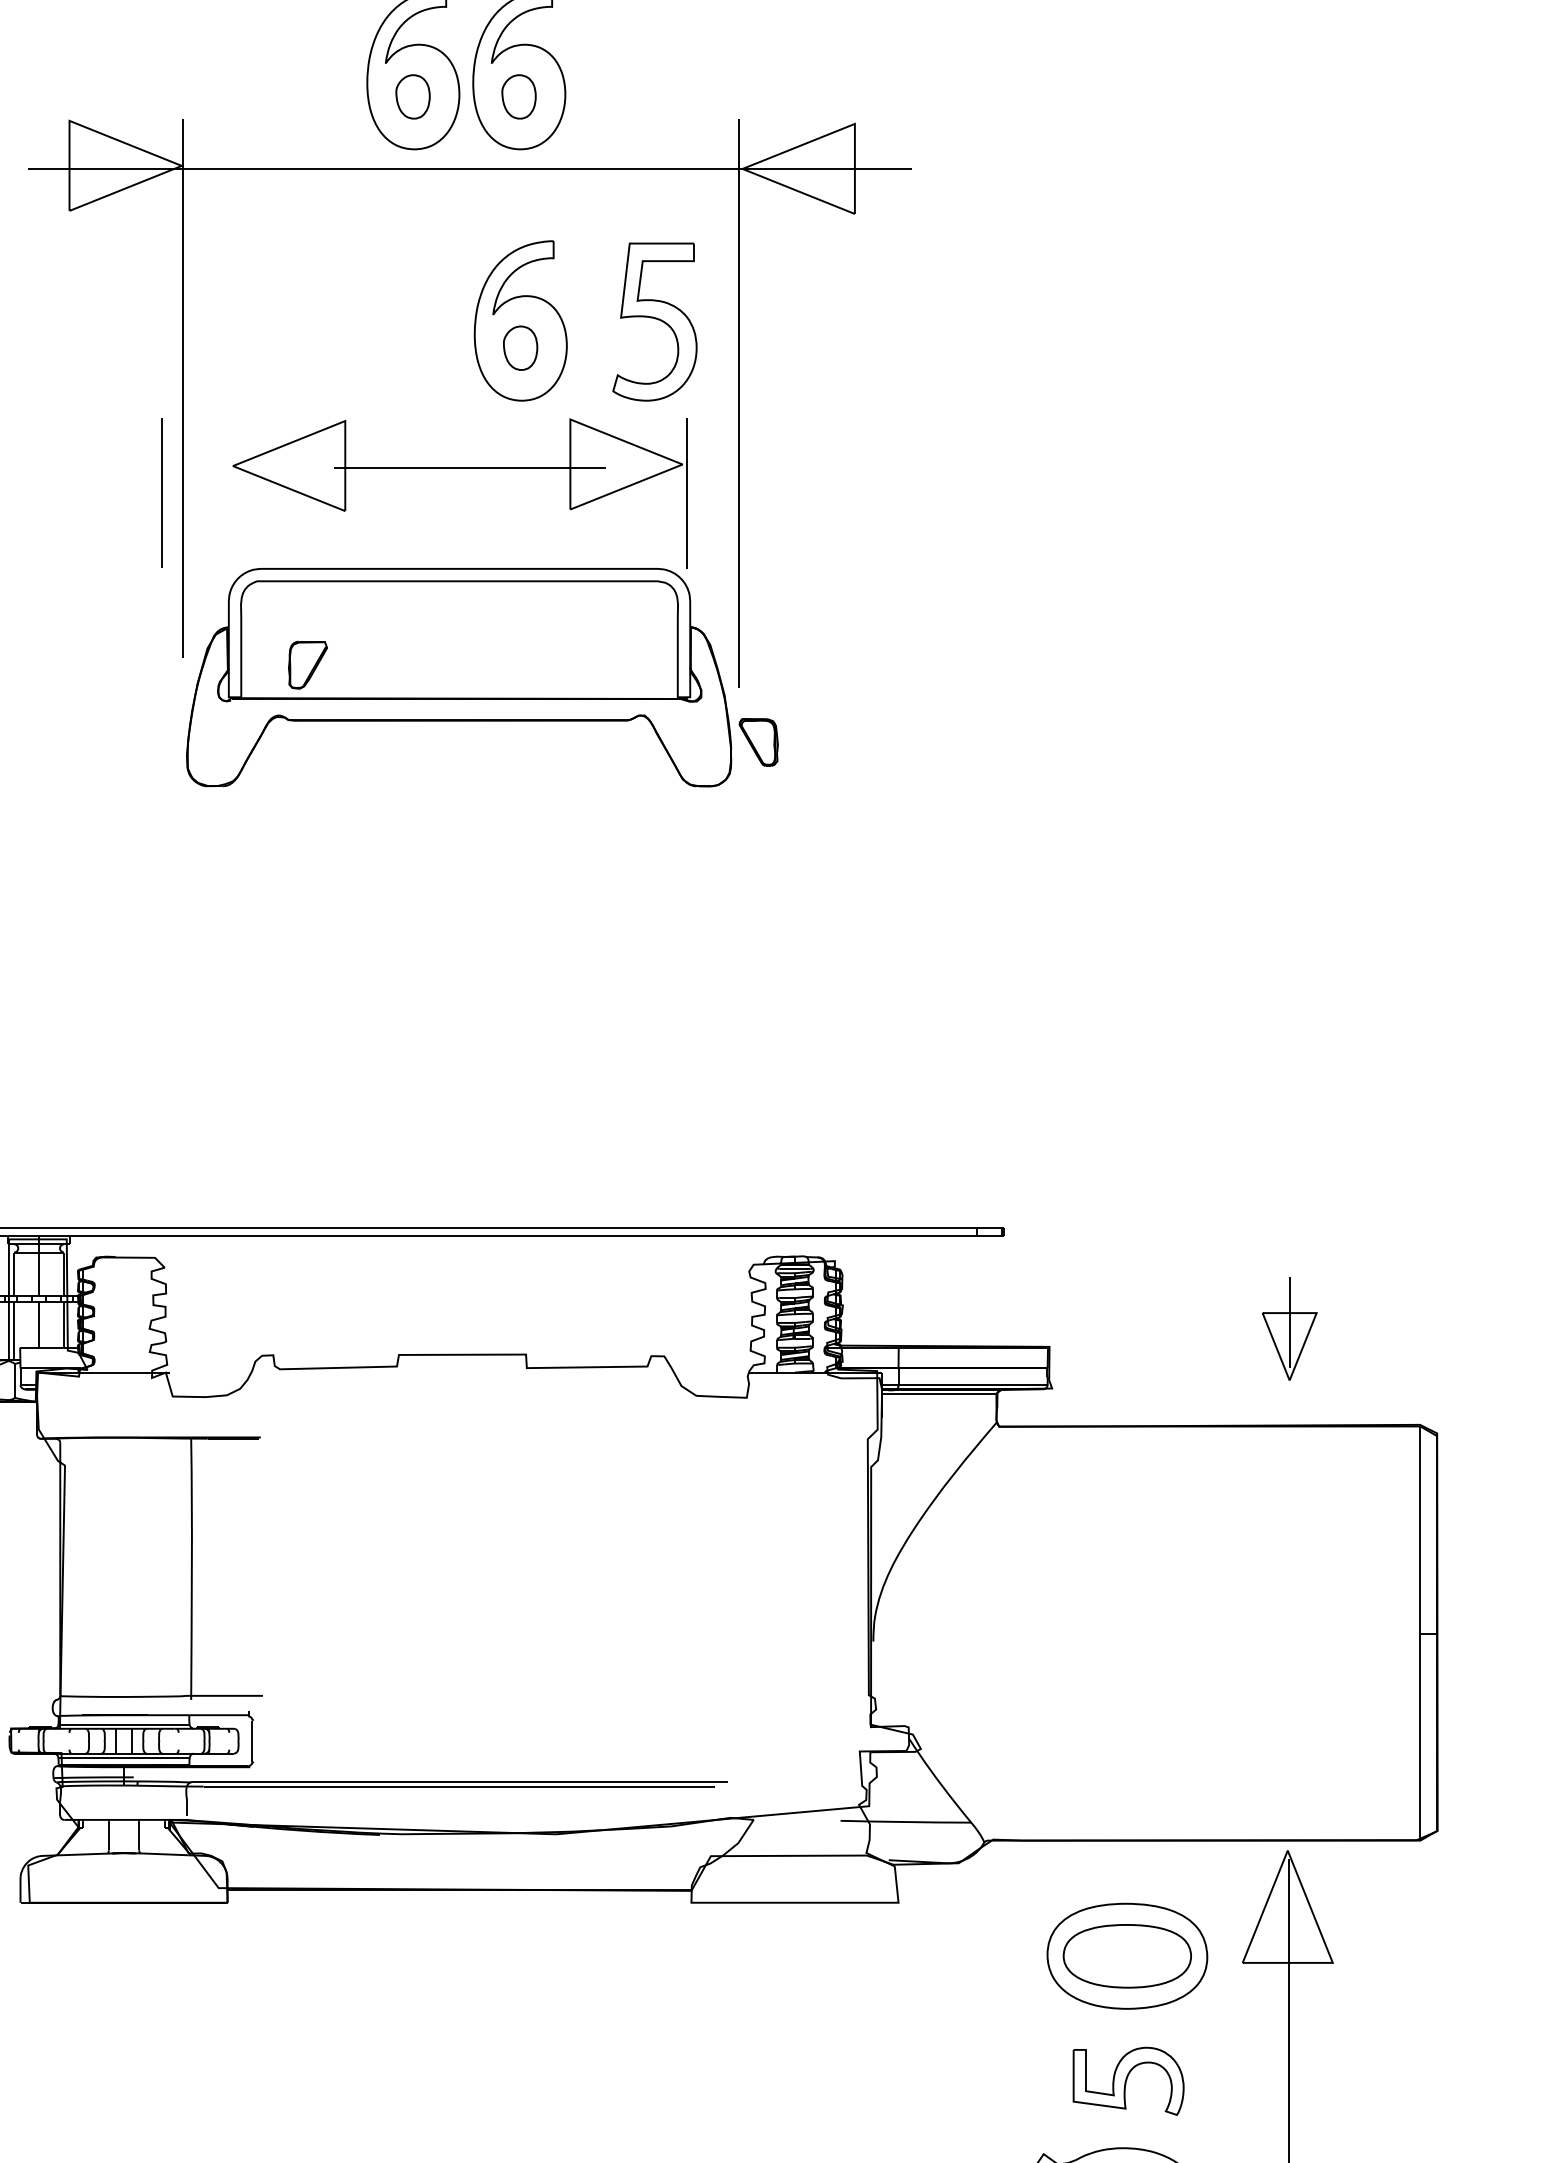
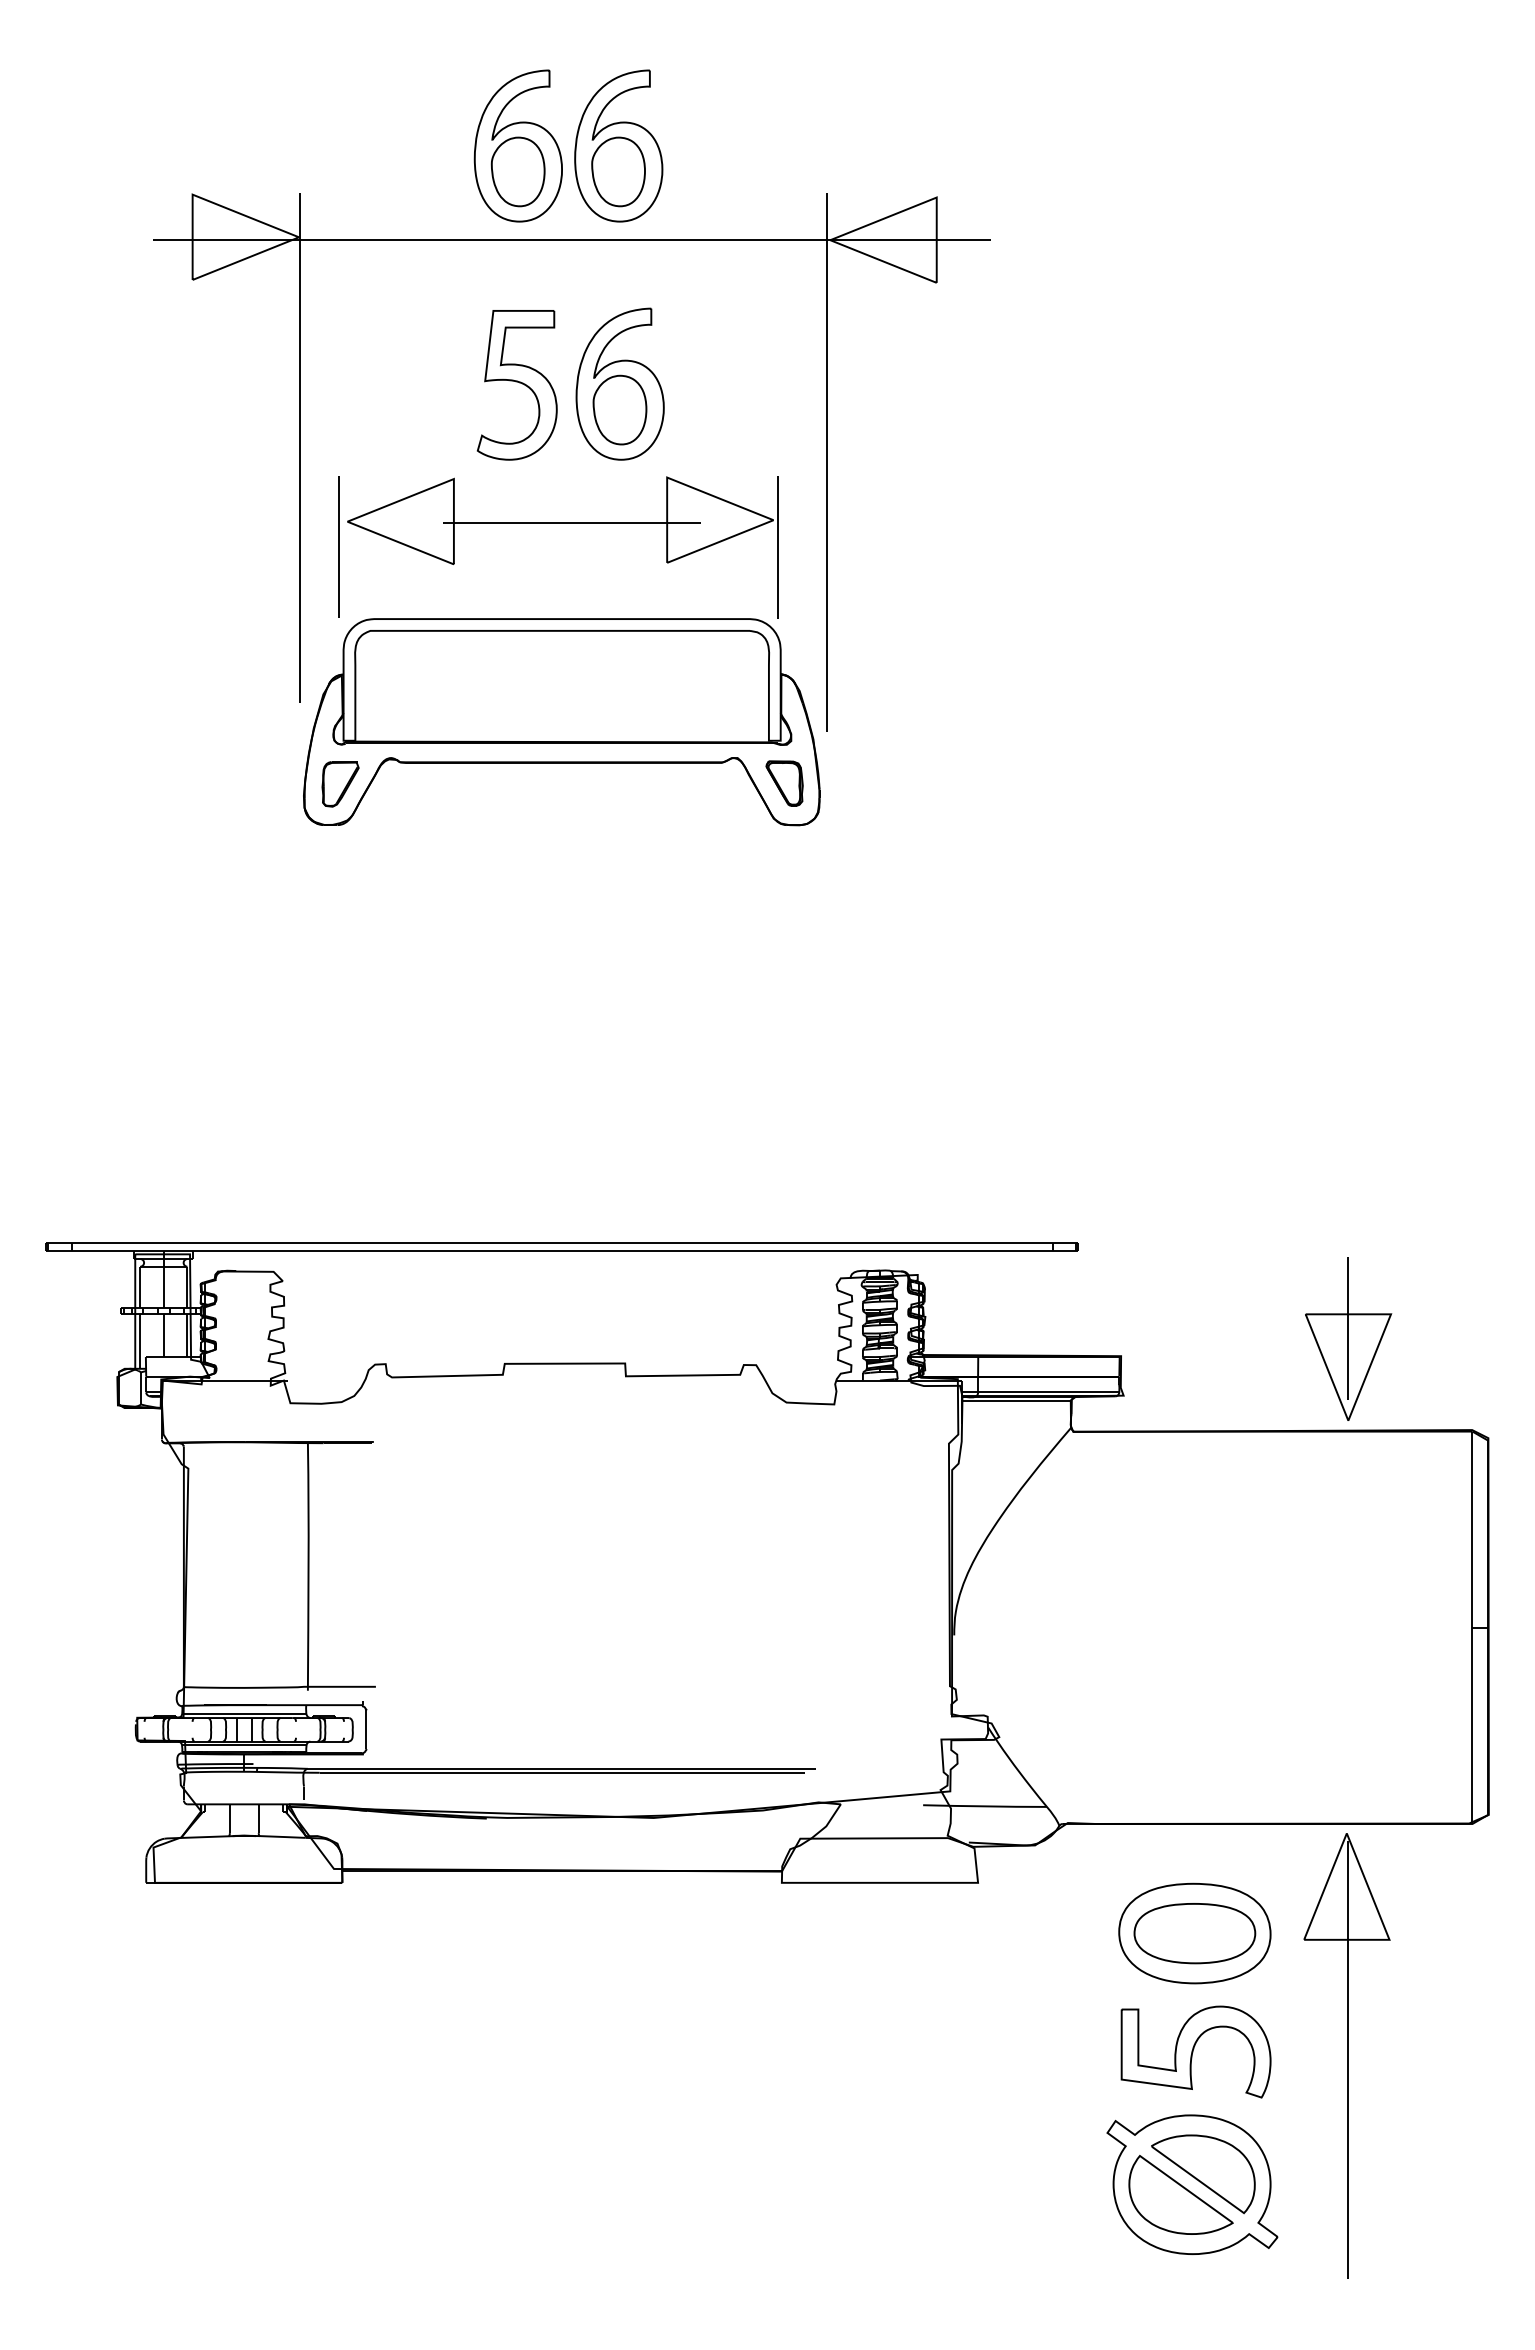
part: (412, 96) -> (517, 171), size x1.67
part: (519, 96) -> (618, 171), size x1.67
part: (654, 322) -> (516, 385), moved
part: (520, 347) -> (619, 409), size x1.67
line: (161, 492) -> (338, 546), moved
part: (307, 665) -> (340, 784), moved
part: (758, 742) -> (784, 783), moved
part: (1289, 1328) -> (1348, 1338), size x1.67
part: (1128, 2080) -> (1195, 2051), size x1.43

